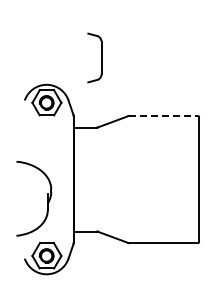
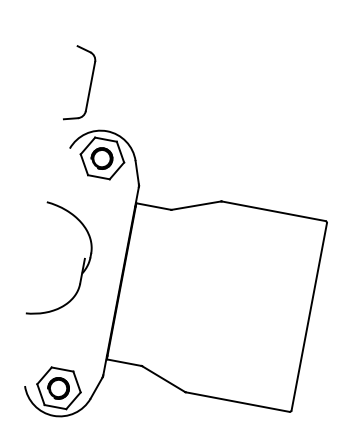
part: (101, 57) -> (90, 85), moved
line: (163, 116) -> (273, 211), dashed -> solid
part: (47, 198) -> (82, 266), moved

